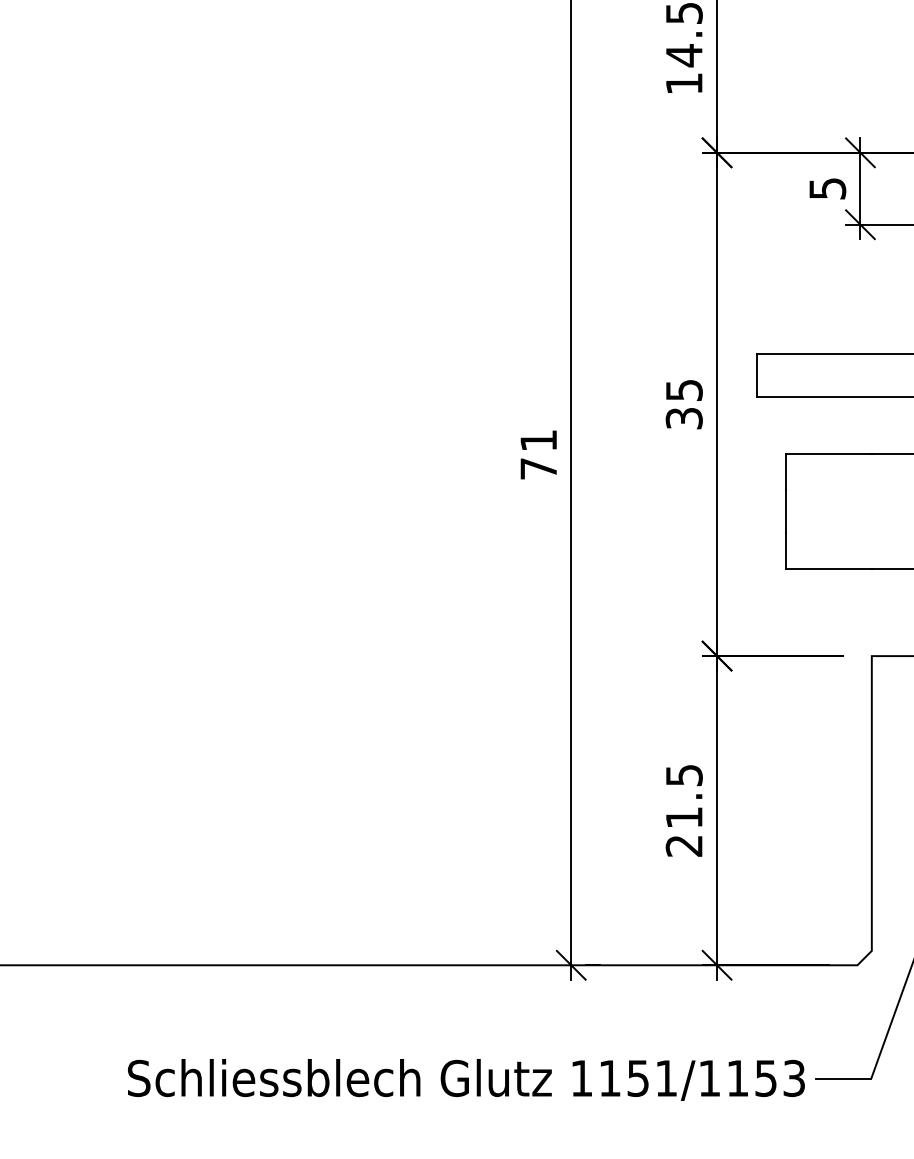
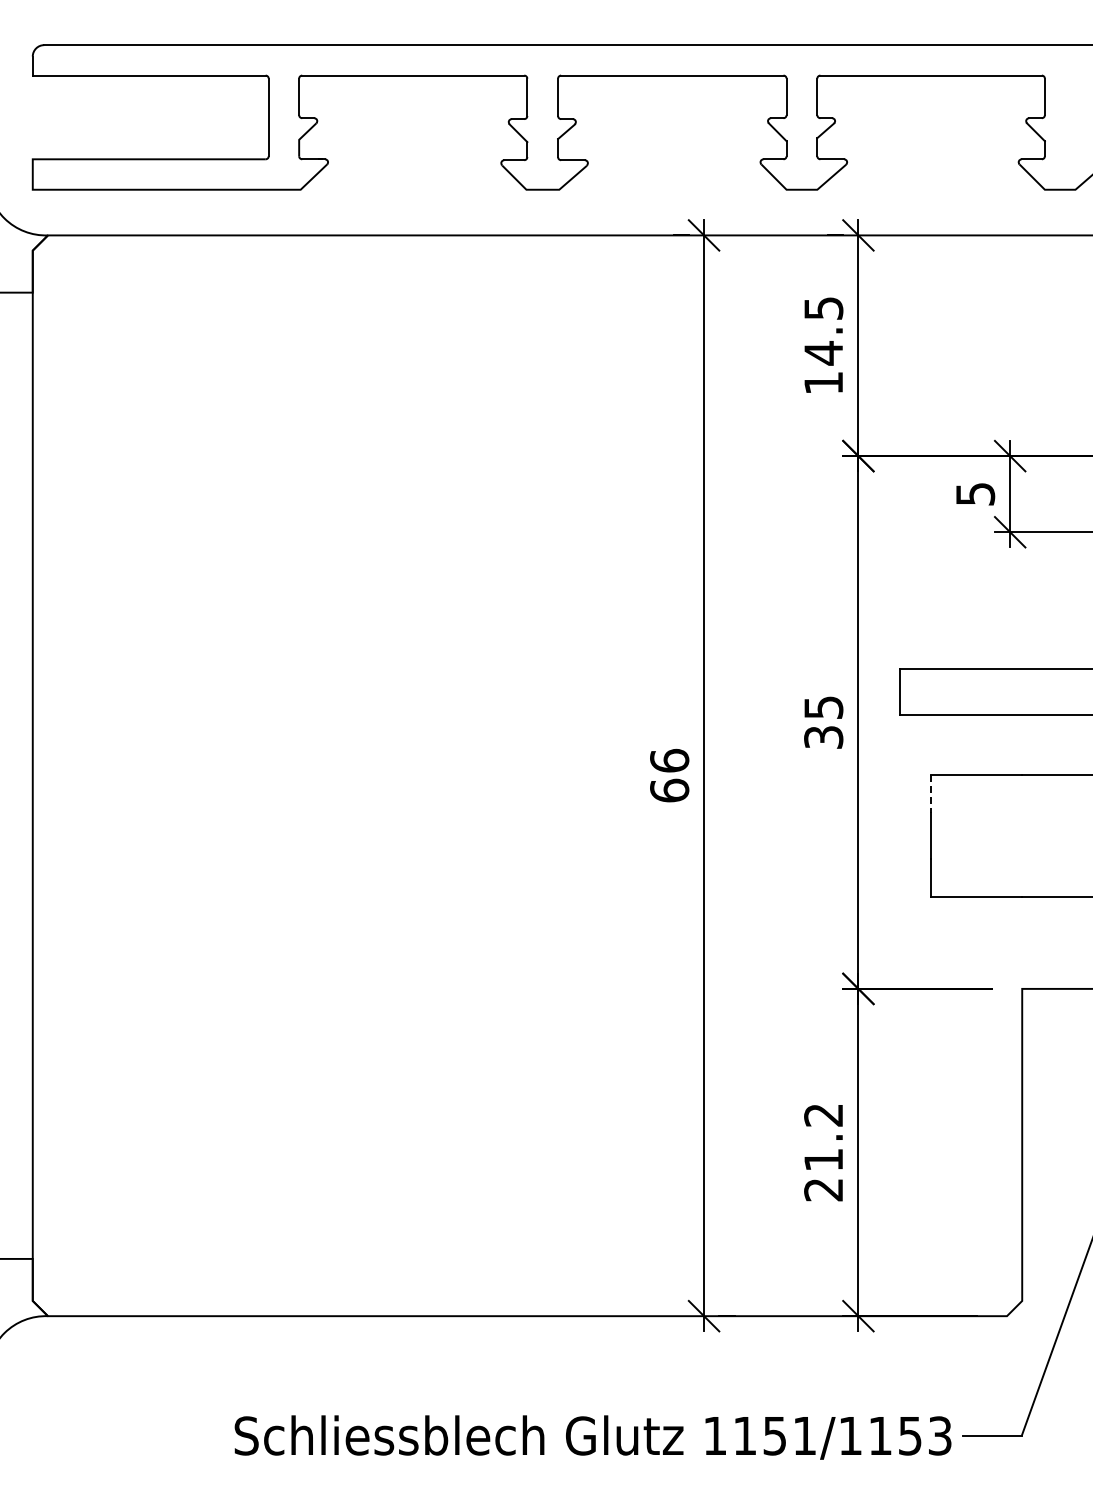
text: (538, 454) -> (669, 775), 71 -> 66
line: (785, 472) -> (930, 794), solid -> dashed
text: (684, 775) -> (823, 1115), 21.5 -> 21.2

